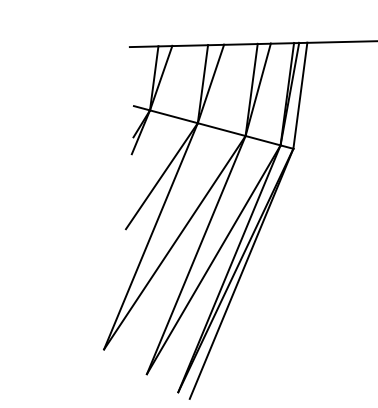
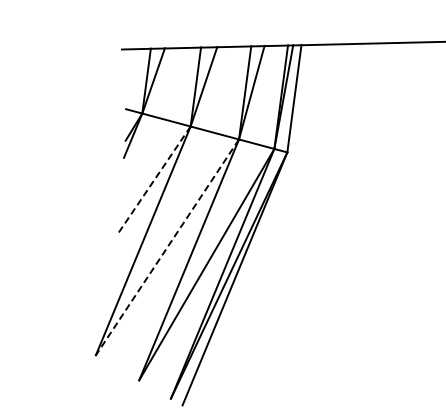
line: (162, 176) -> (154, 180), solid -> dashed
line: (174, 242) -> (167, 247), solid -> dashed

